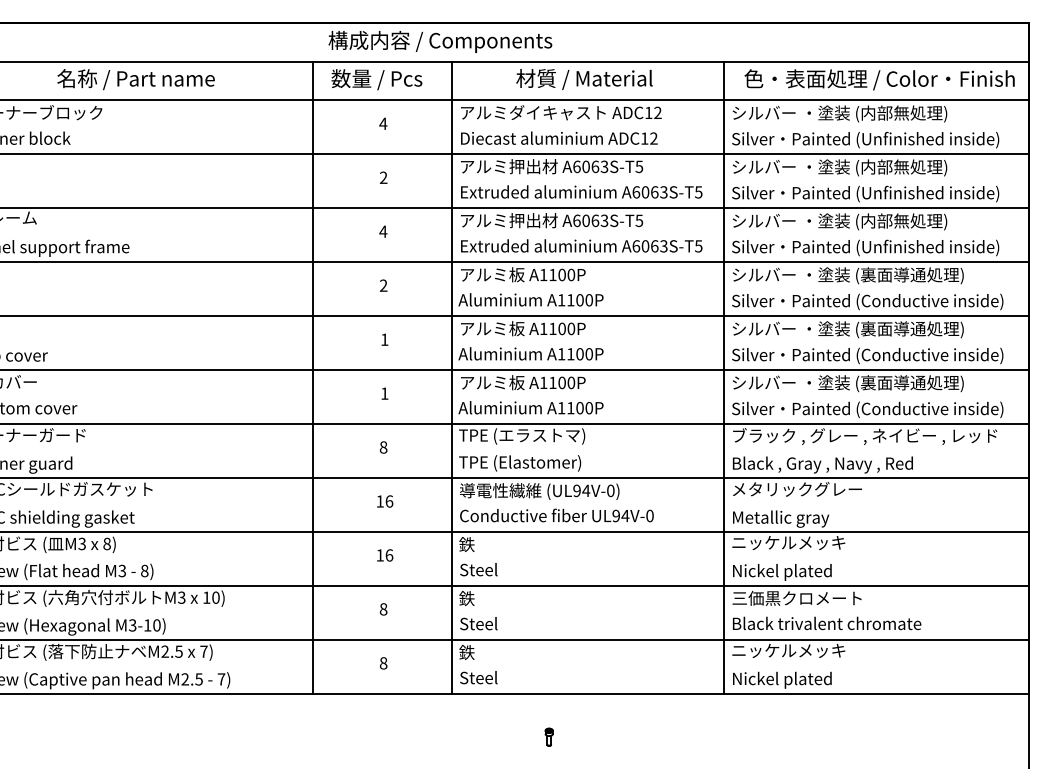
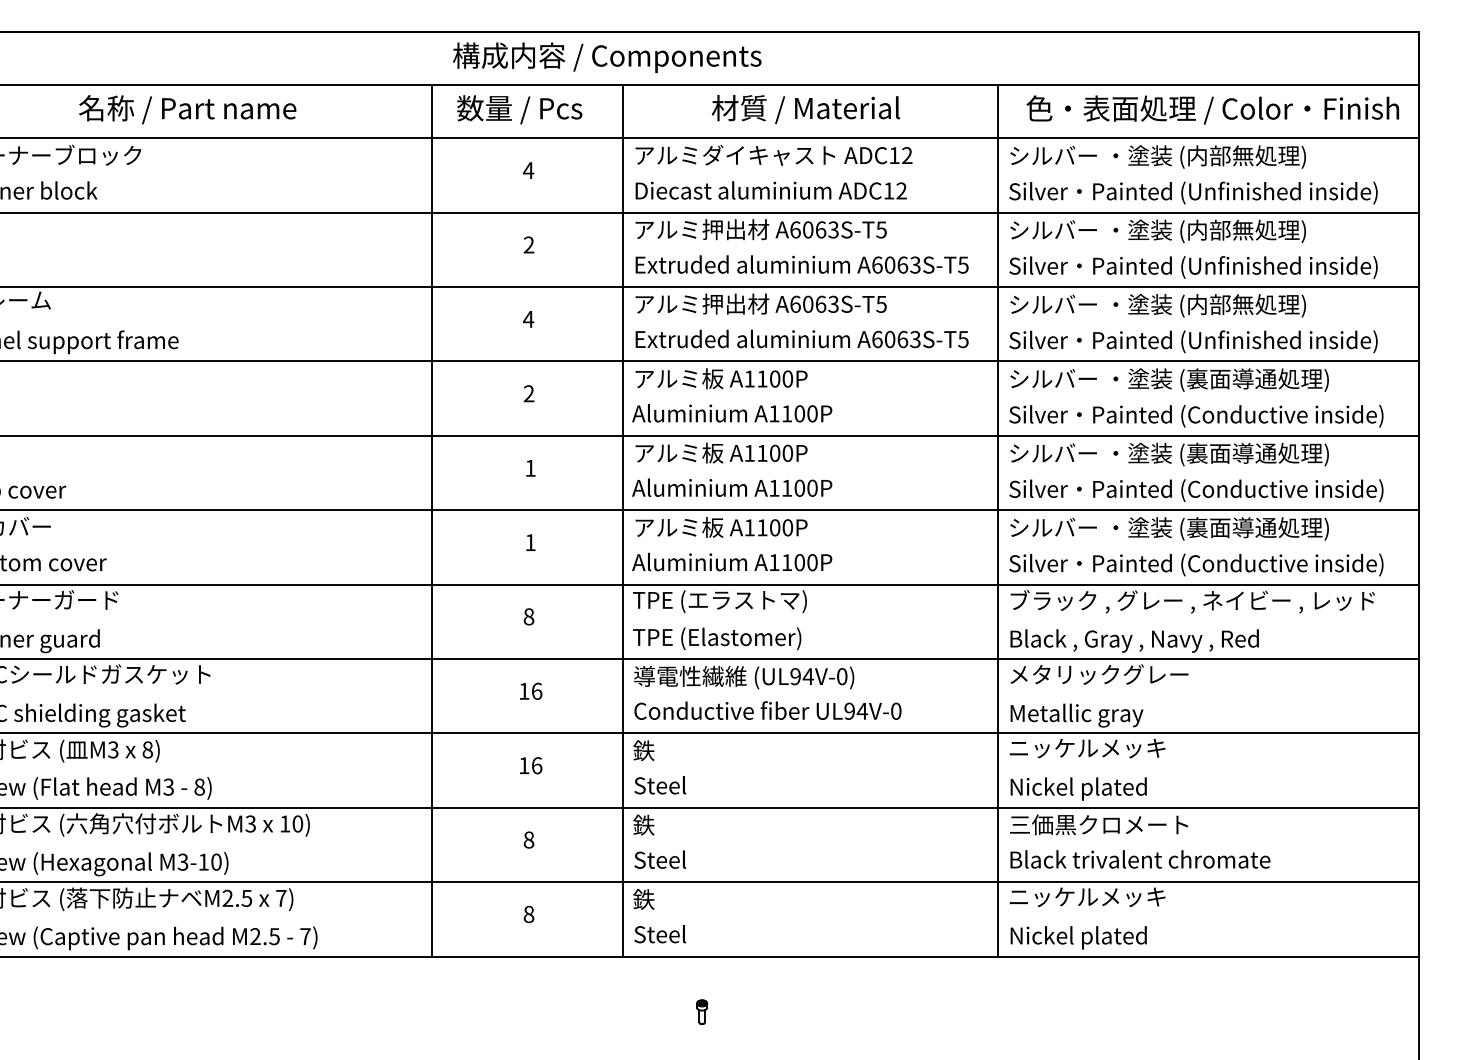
part: (548, 736) -> (701, 1011), moved

